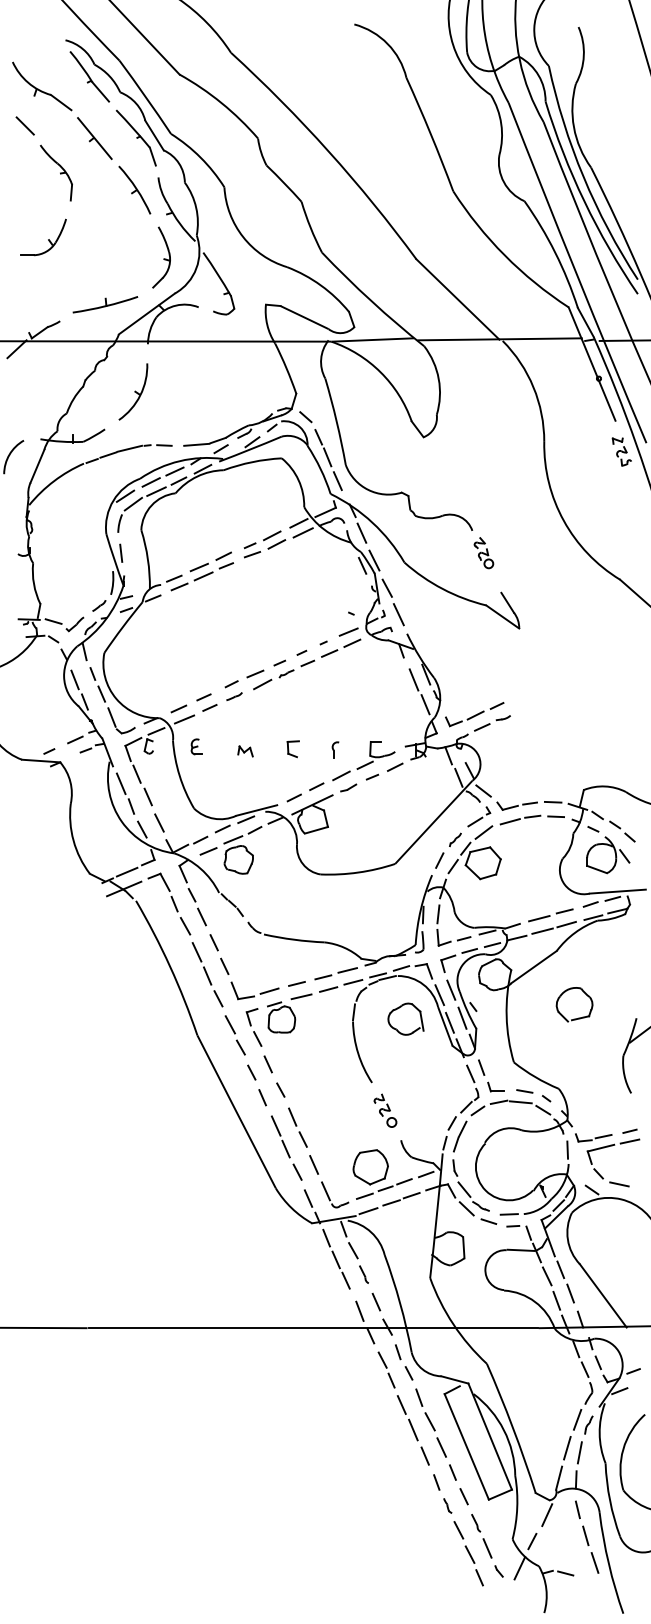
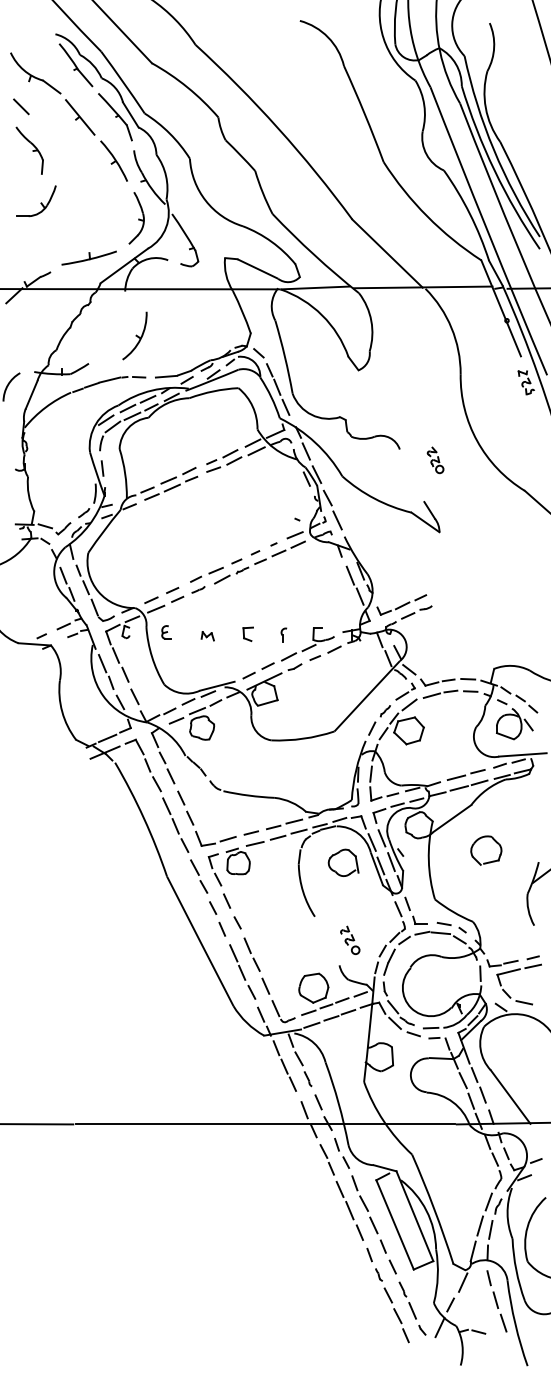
part: (56, 172) -> (29, 150), moved
part: (132, 391) -> (134, 335), moved
part: (483, 553) -> (435, 460), moved
part: (385, 1109) -> (350, 939), moved

